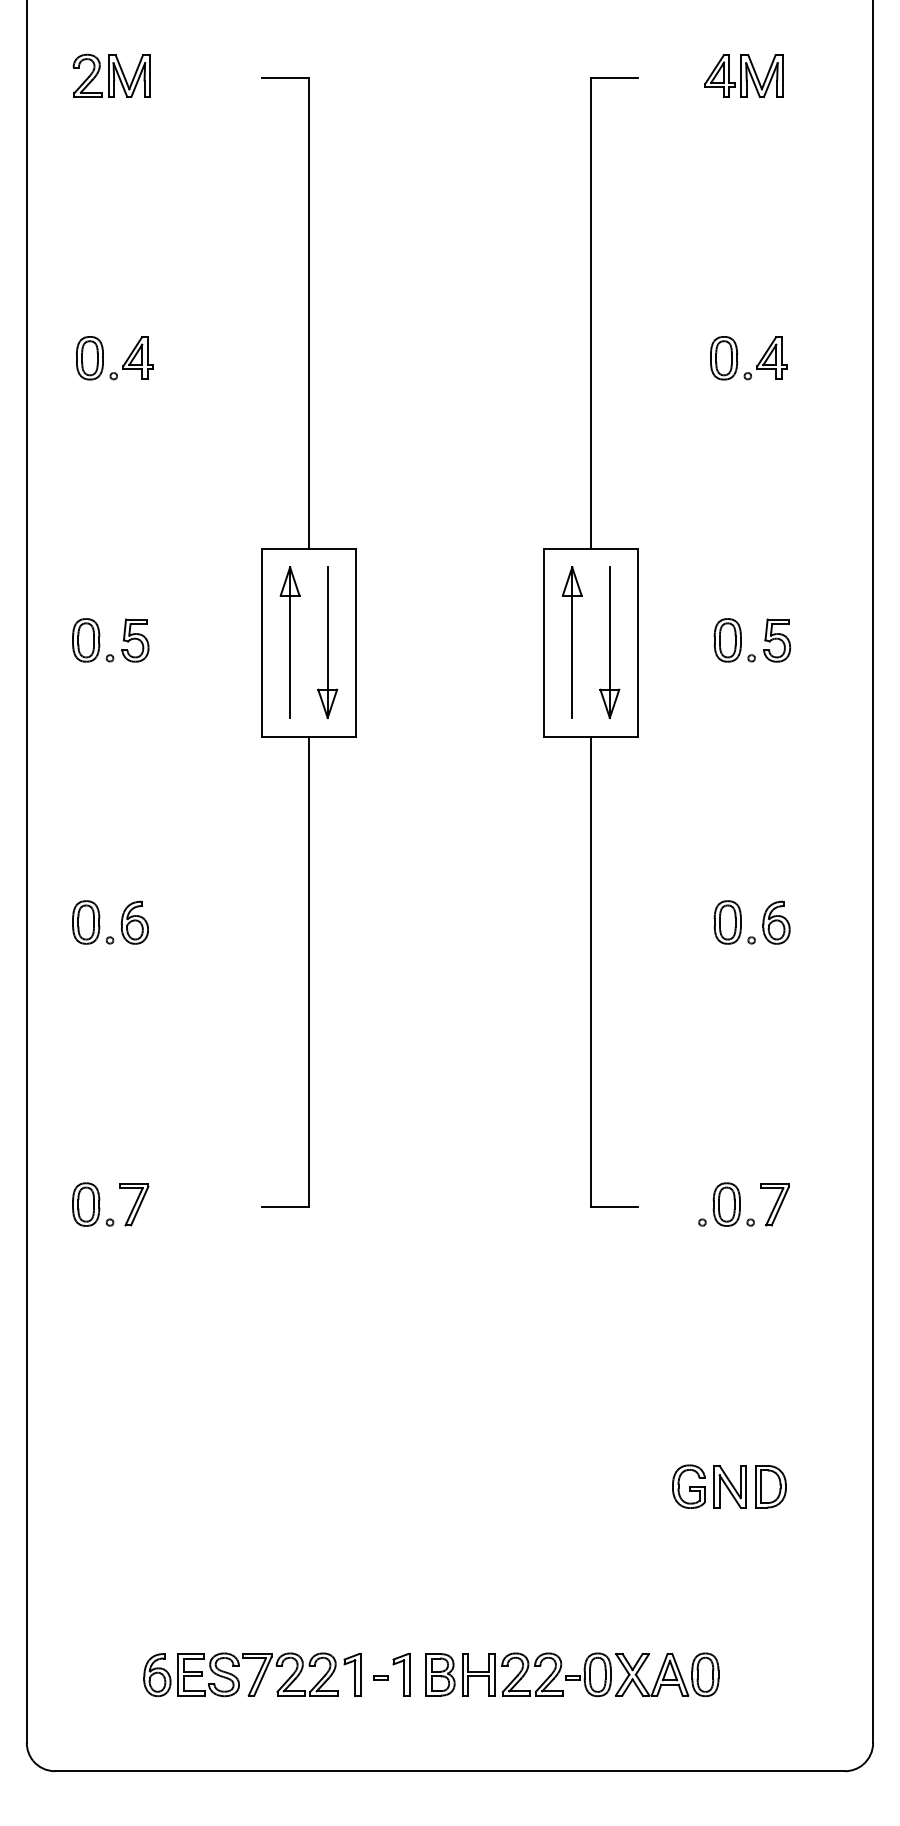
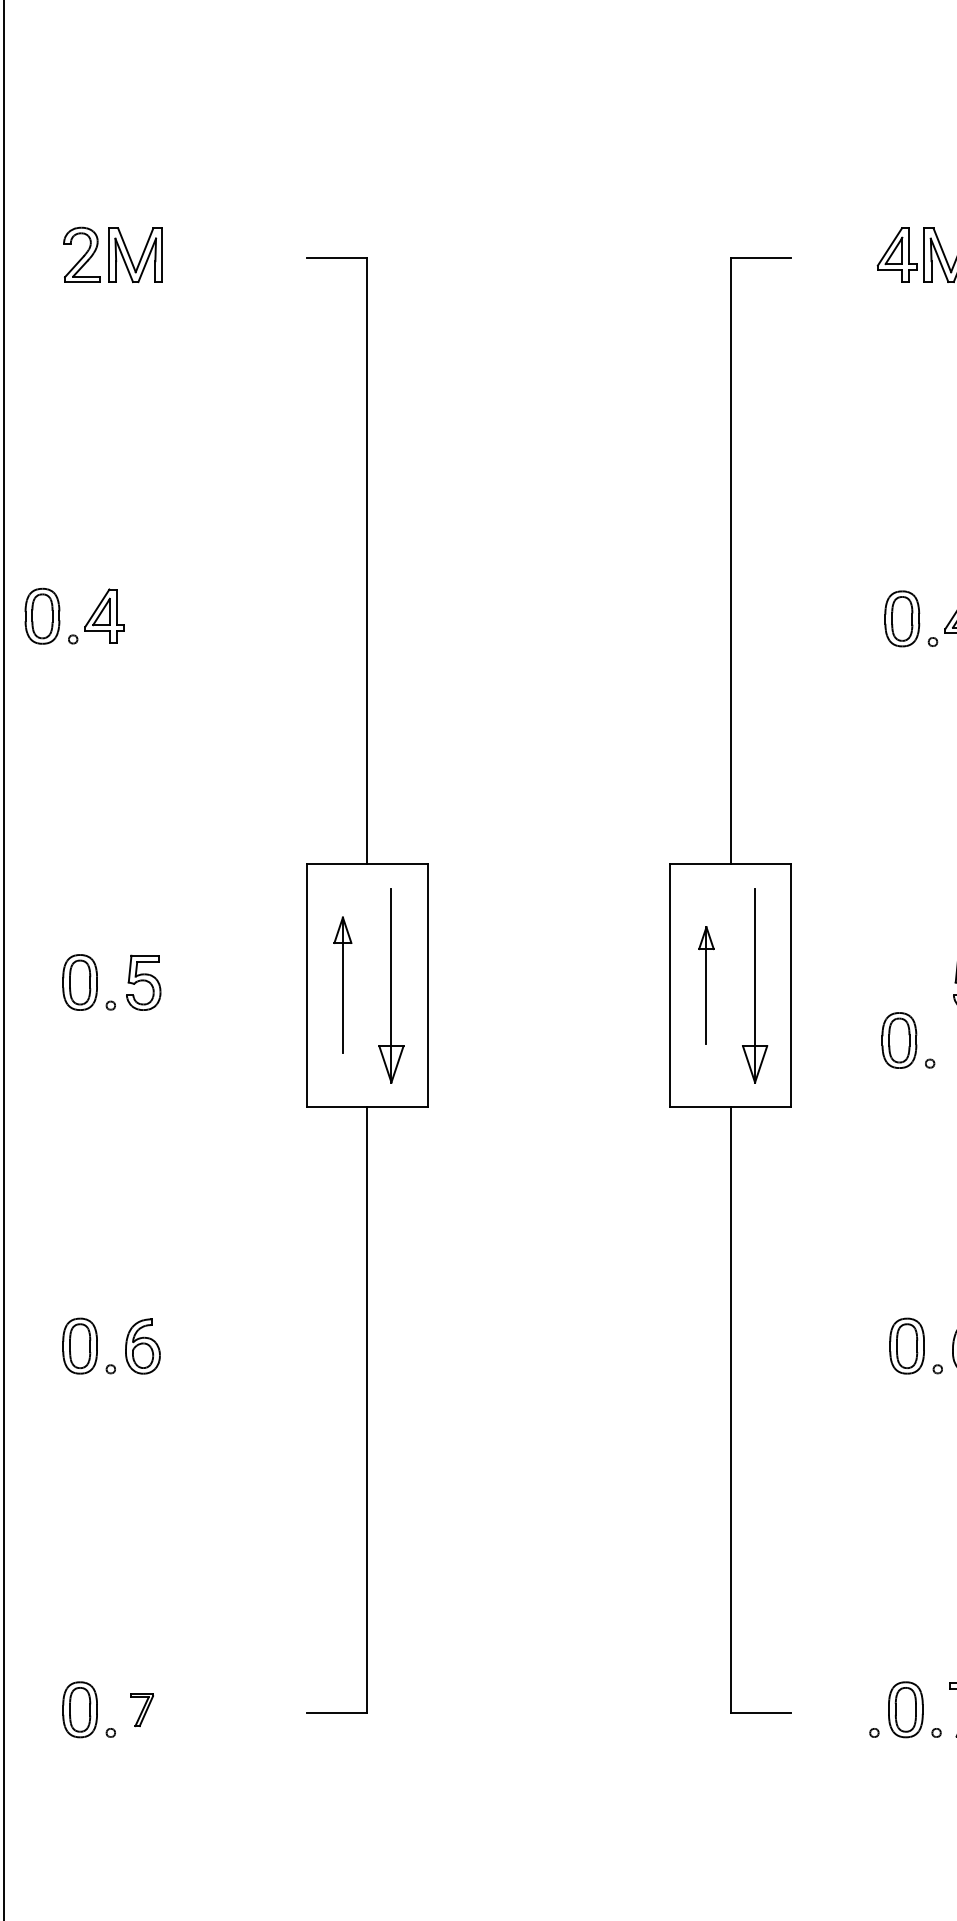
part: (122, 365) -> (84, 625), moved
part: (734, 640) -> (908, 1040), moved
part: (289, 642) -> (342, 985), size x0.7
part: (571, 642) -> (705, 985), size x0.6
part: (134, 1204) -> (142, 1709), size x0.6

